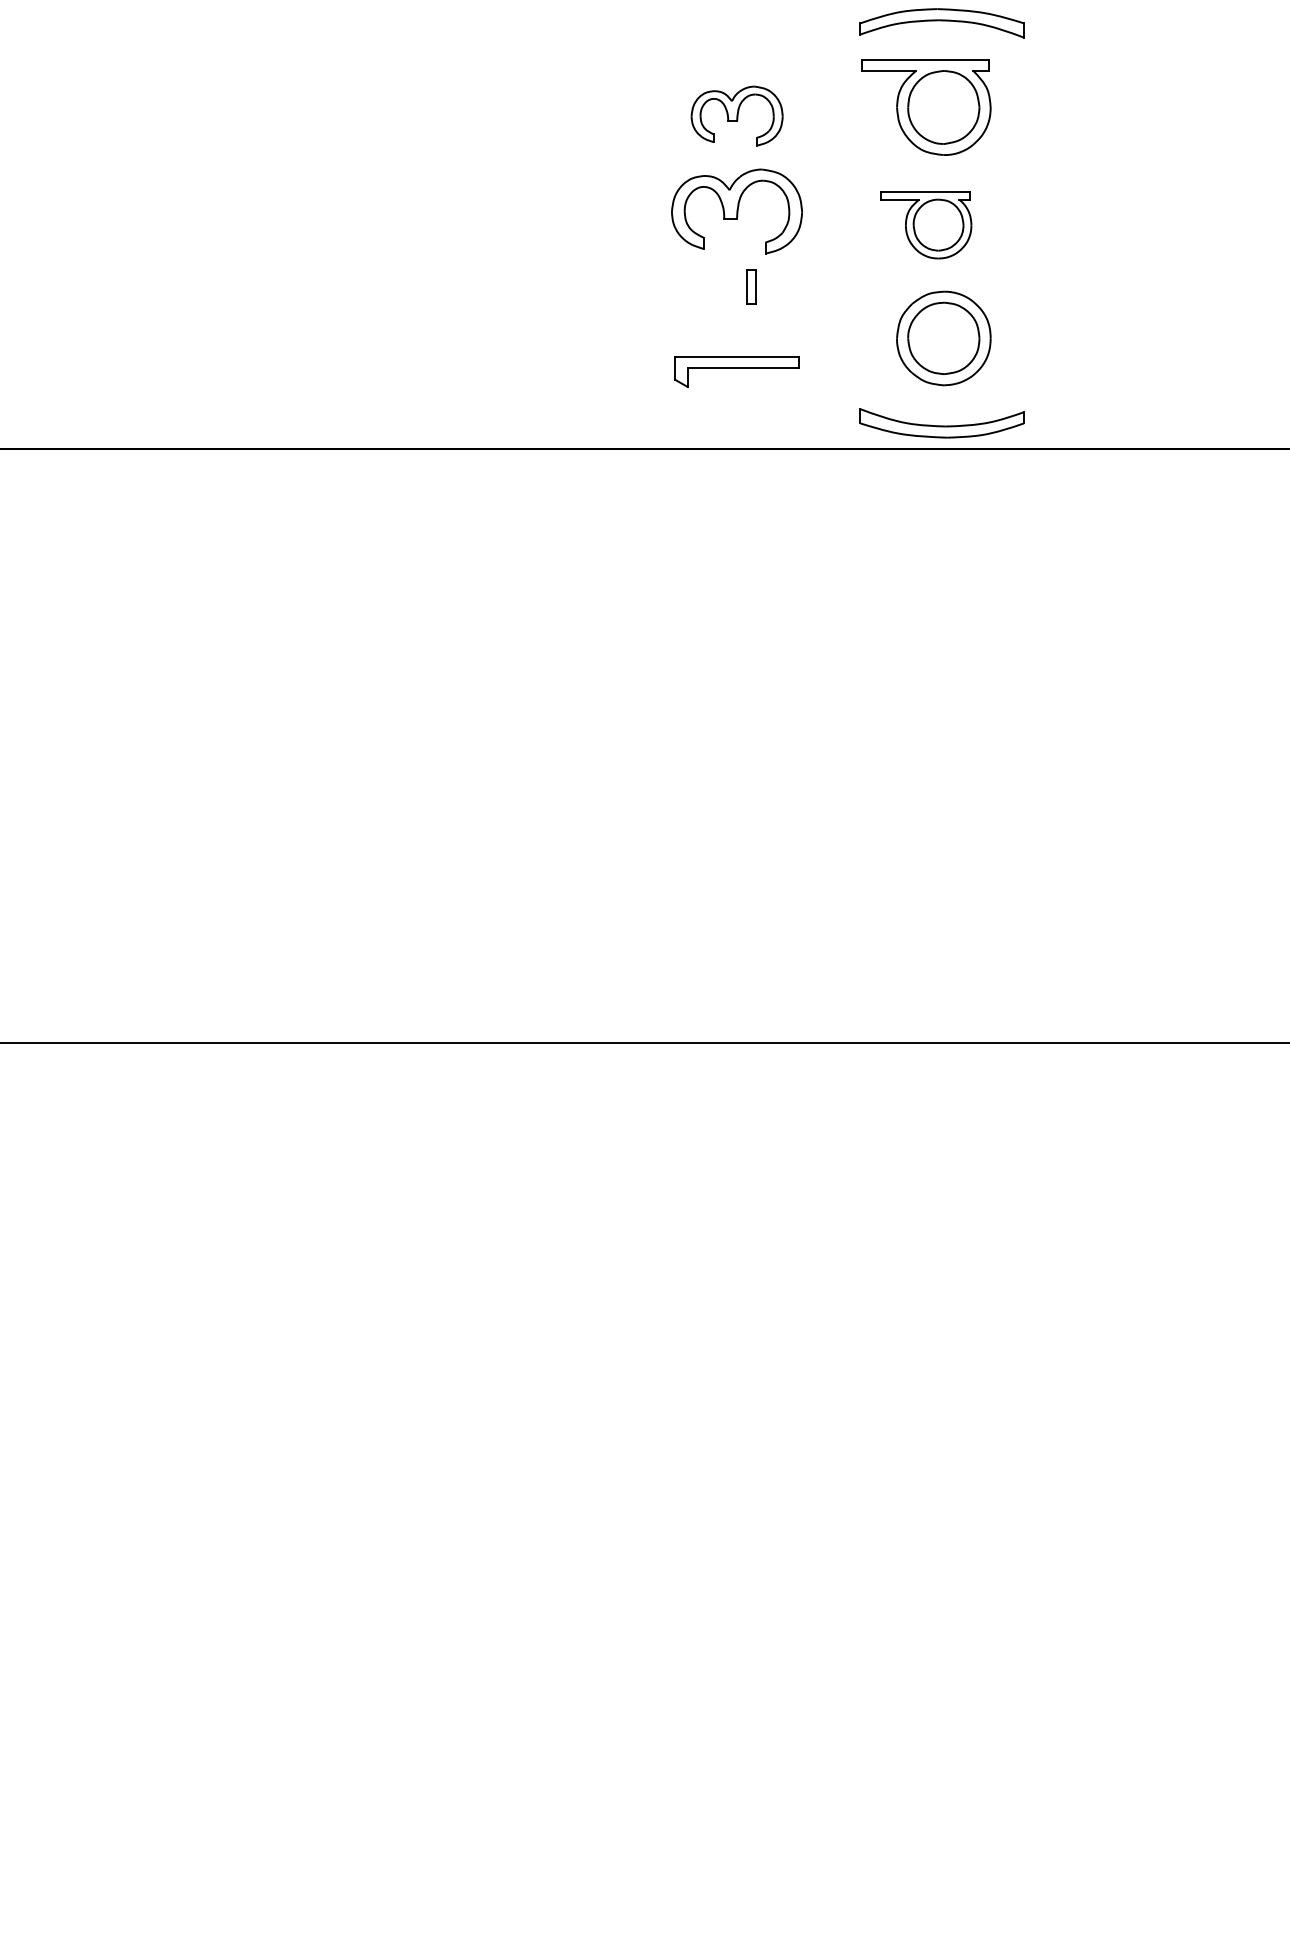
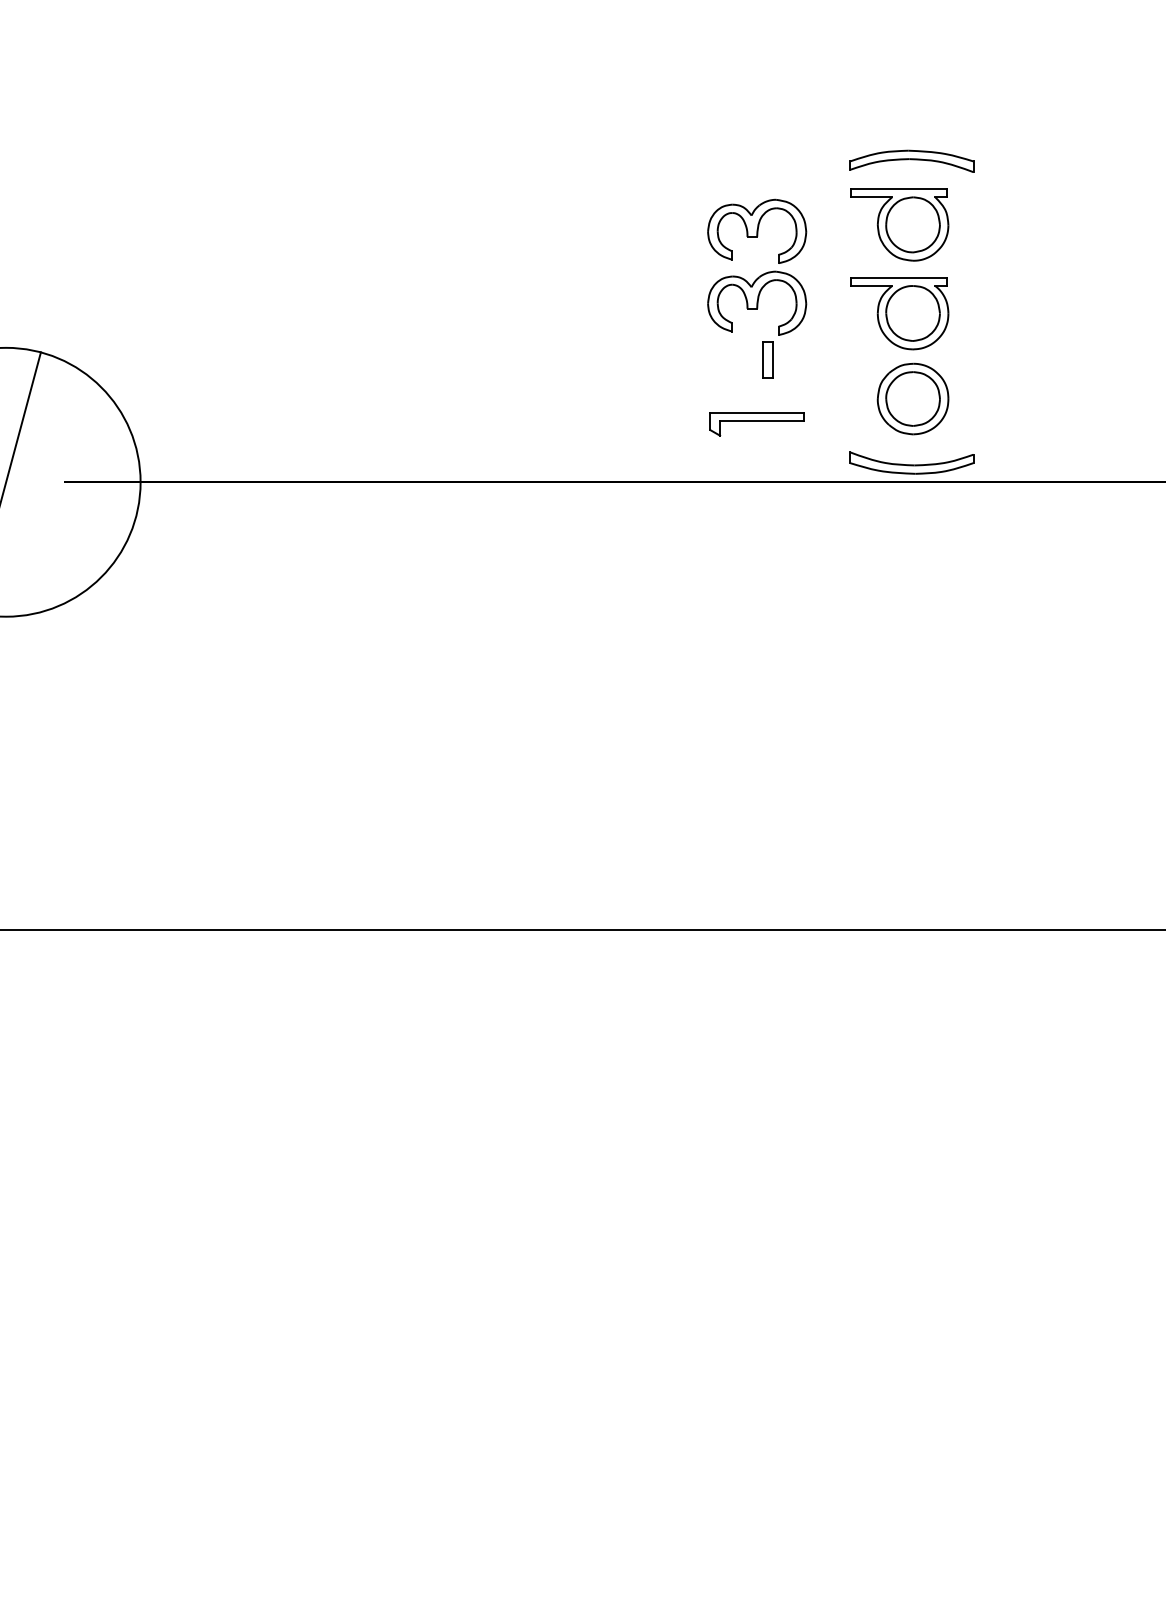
part: (737, 114) -> (757, 230), size x1.43
part: (925, 225) -> (899, 313), size x1.43
part: (750, 286) -> (767, 359), size x1.43

